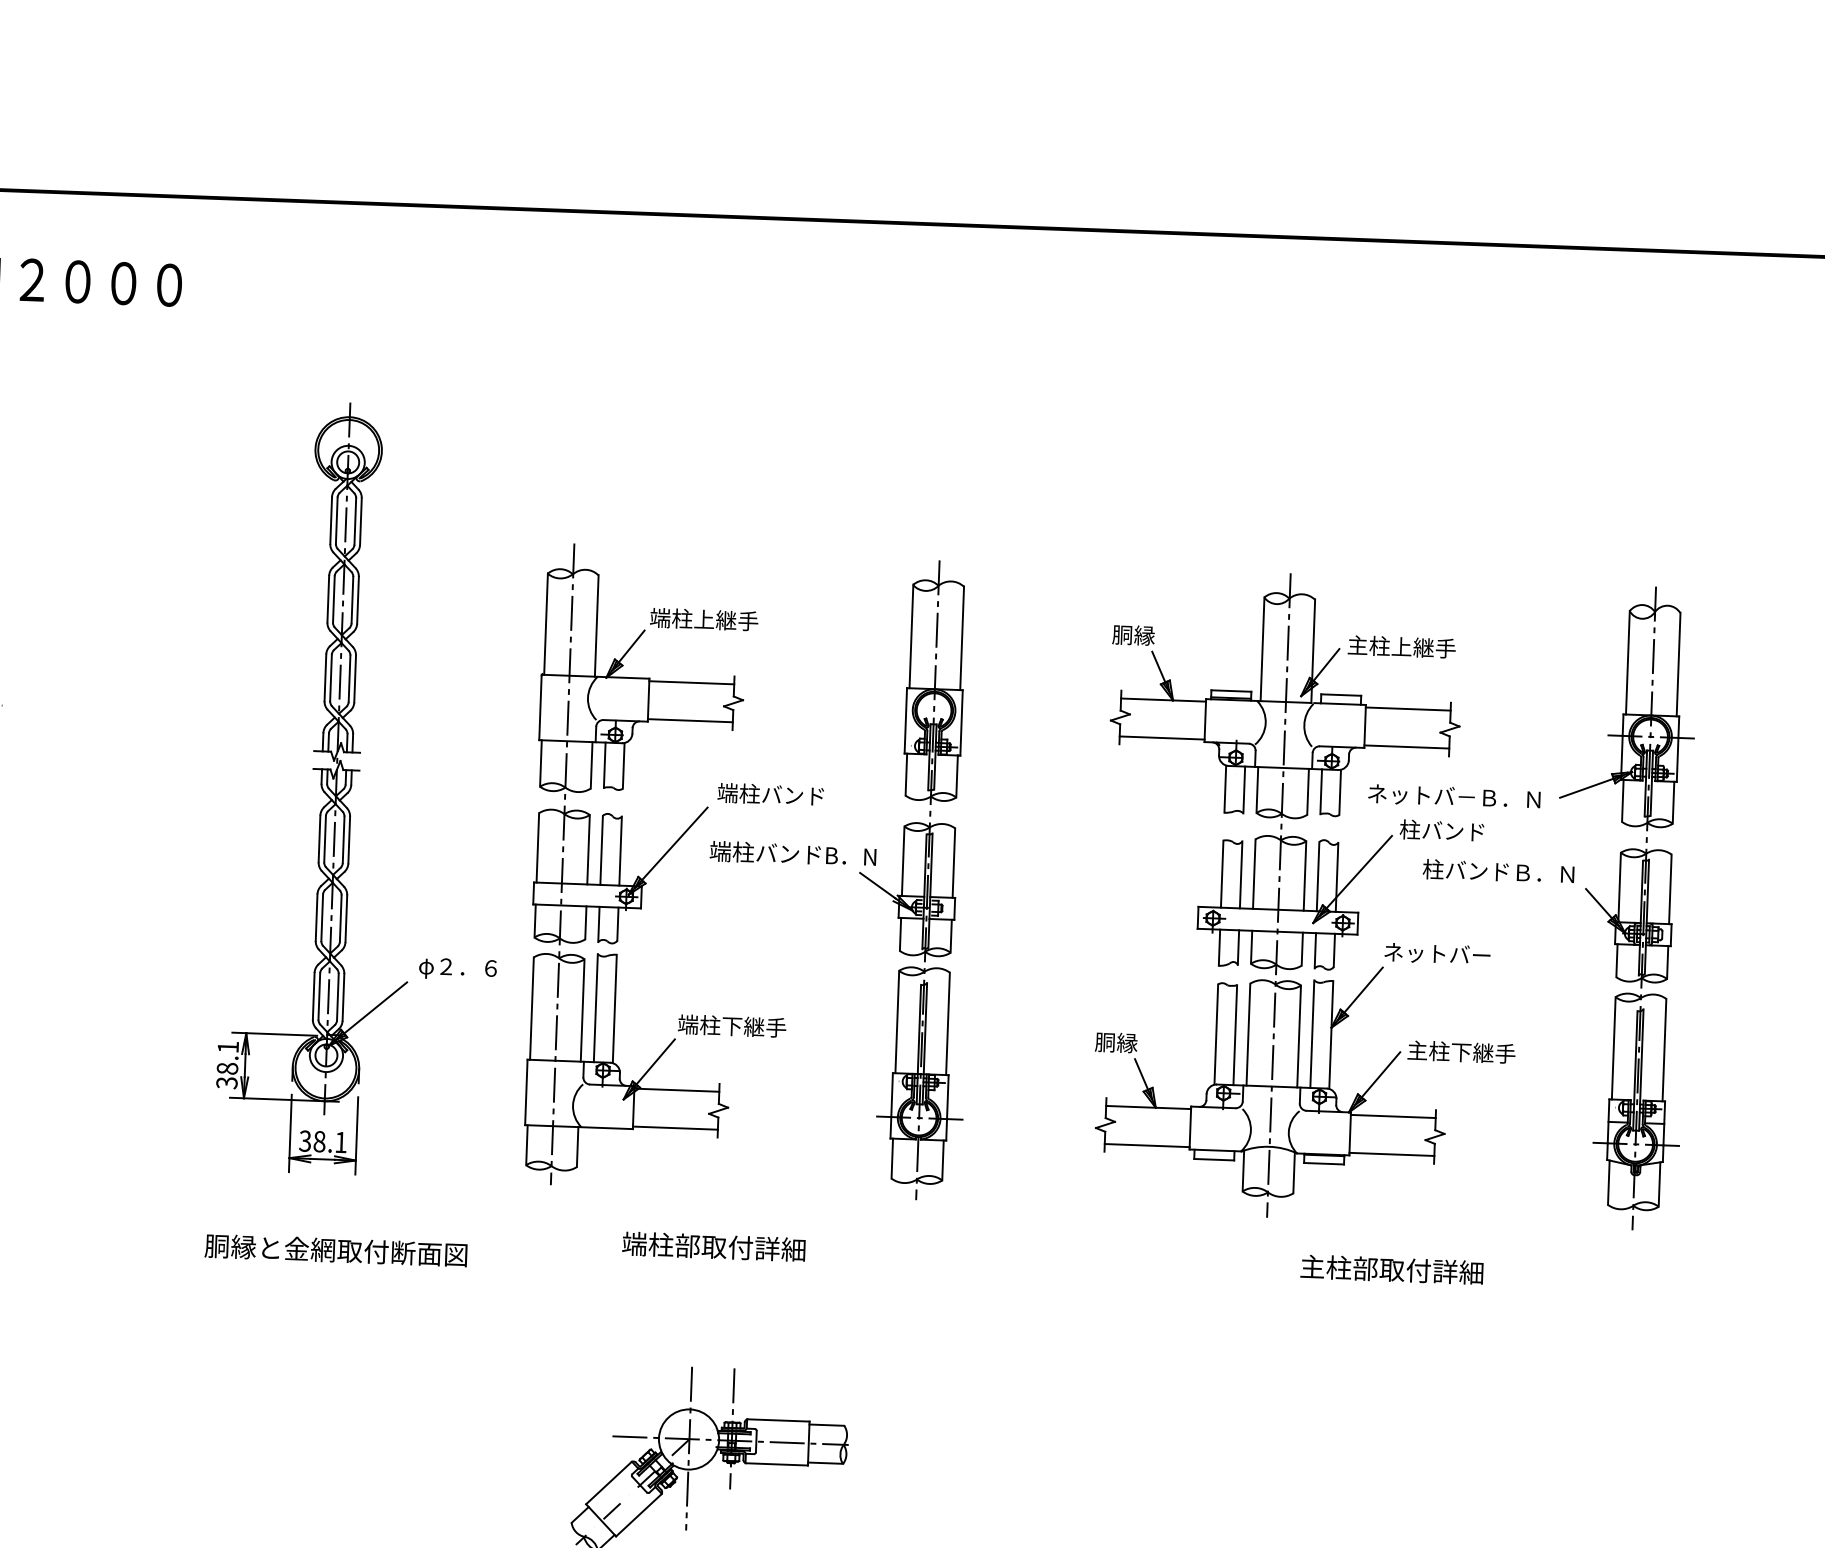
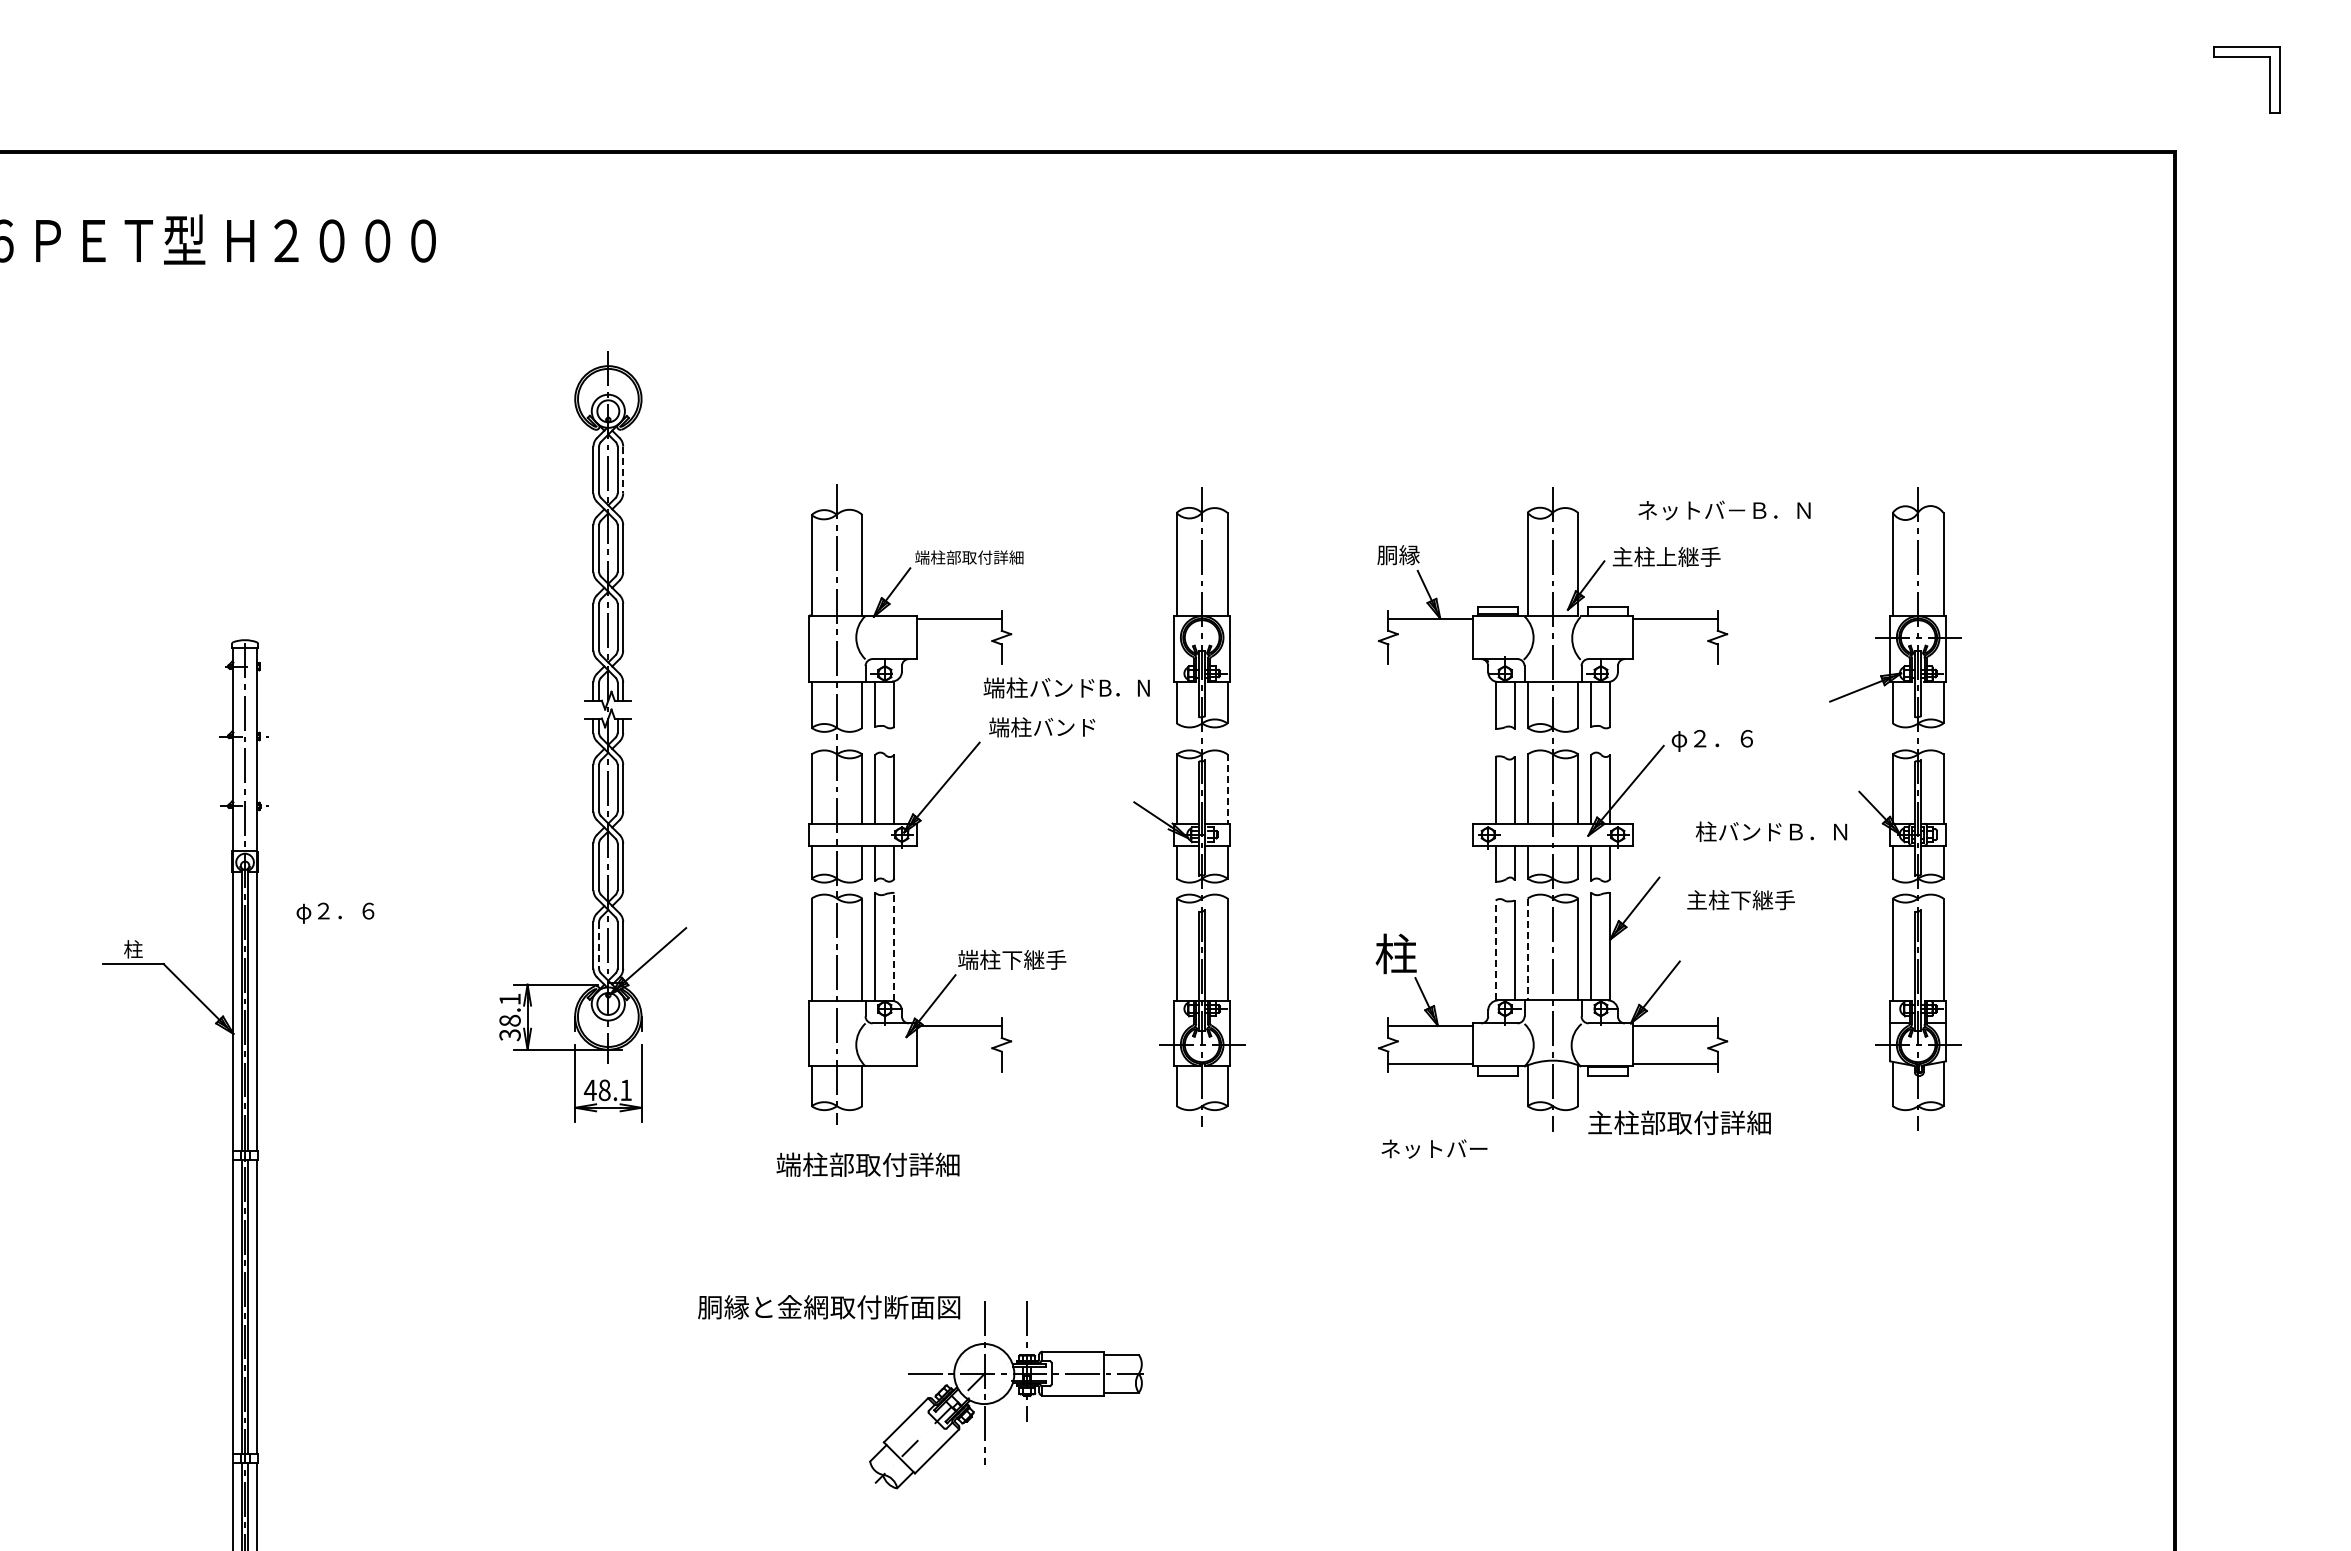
line: (361, 522) -> (623, 470), solid -> dashed
text: (704, 619) -> (969, 555), 端柱上継手 -> 端柱部取付詳細
line: (689, 720) -> (958, 656), removed
line: (1161, 737) -> (1430, 656), removed
line: (1406, 746) -> (1674, 656), removed
text: (1454, 796) -> (1724, 510), moved
text: (1442, 831) -> (1713, 739), 柱バンド -> φ２．６
text: (792, 853) -> (1066, 687), moved
line: (953, 863) -> (1227, 789), solid -> dashed
text: (1498, 871) -> (1771, 831), moved
text: (1437, 953) -> (1434, 1148), moved
text: (458, 968) -> (335, 912), moved
line: (319, 996) -> (599, 945), solid -> dashed
line: (614, 1008) -> (894, 946), solid -> dashed
text: (1116, 1033) -> (1396, 953), 胴縁 -> 柱
line: (1216, 1034) -> (1495, 950), solid -> dashed
line: (1248, 1034) -> (1527, 949), solid -> dashed
text: (1460, 1052) -> (1740, 900), moved
line: (674, 1127) -> (958, 1063), removed
text: (304, 1141) -> (589, 1090), 38.1 -> 48.1
text: (713, 1246) -> (867, 1164), moved
text: (336, 1250) -> (829, 1307), moved
text: (1391, 1269) -> (1679, 1122), moved

